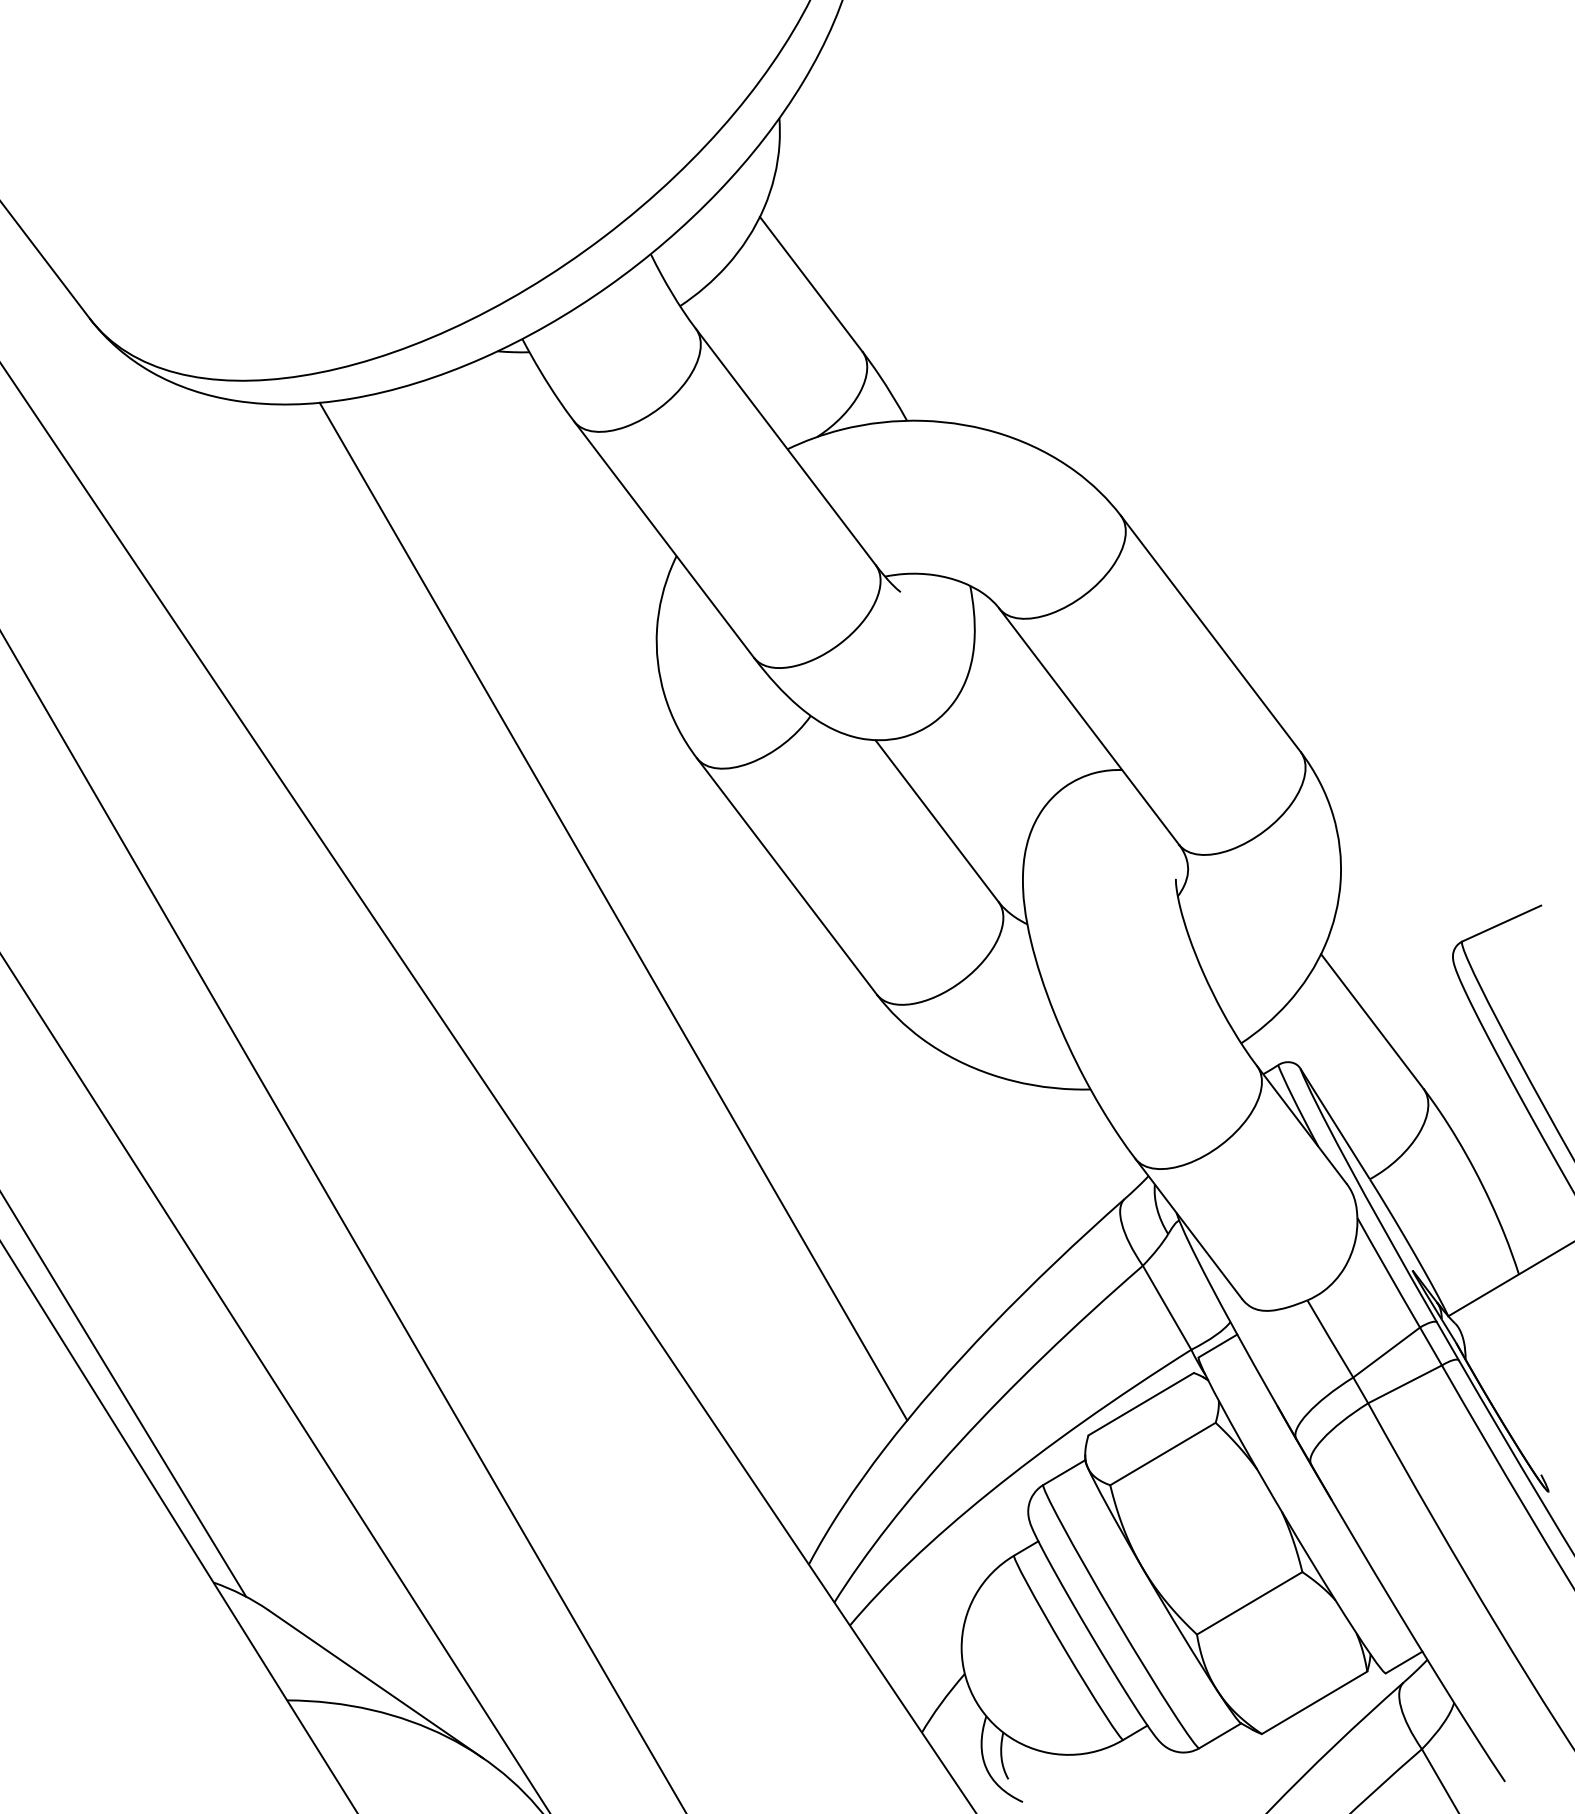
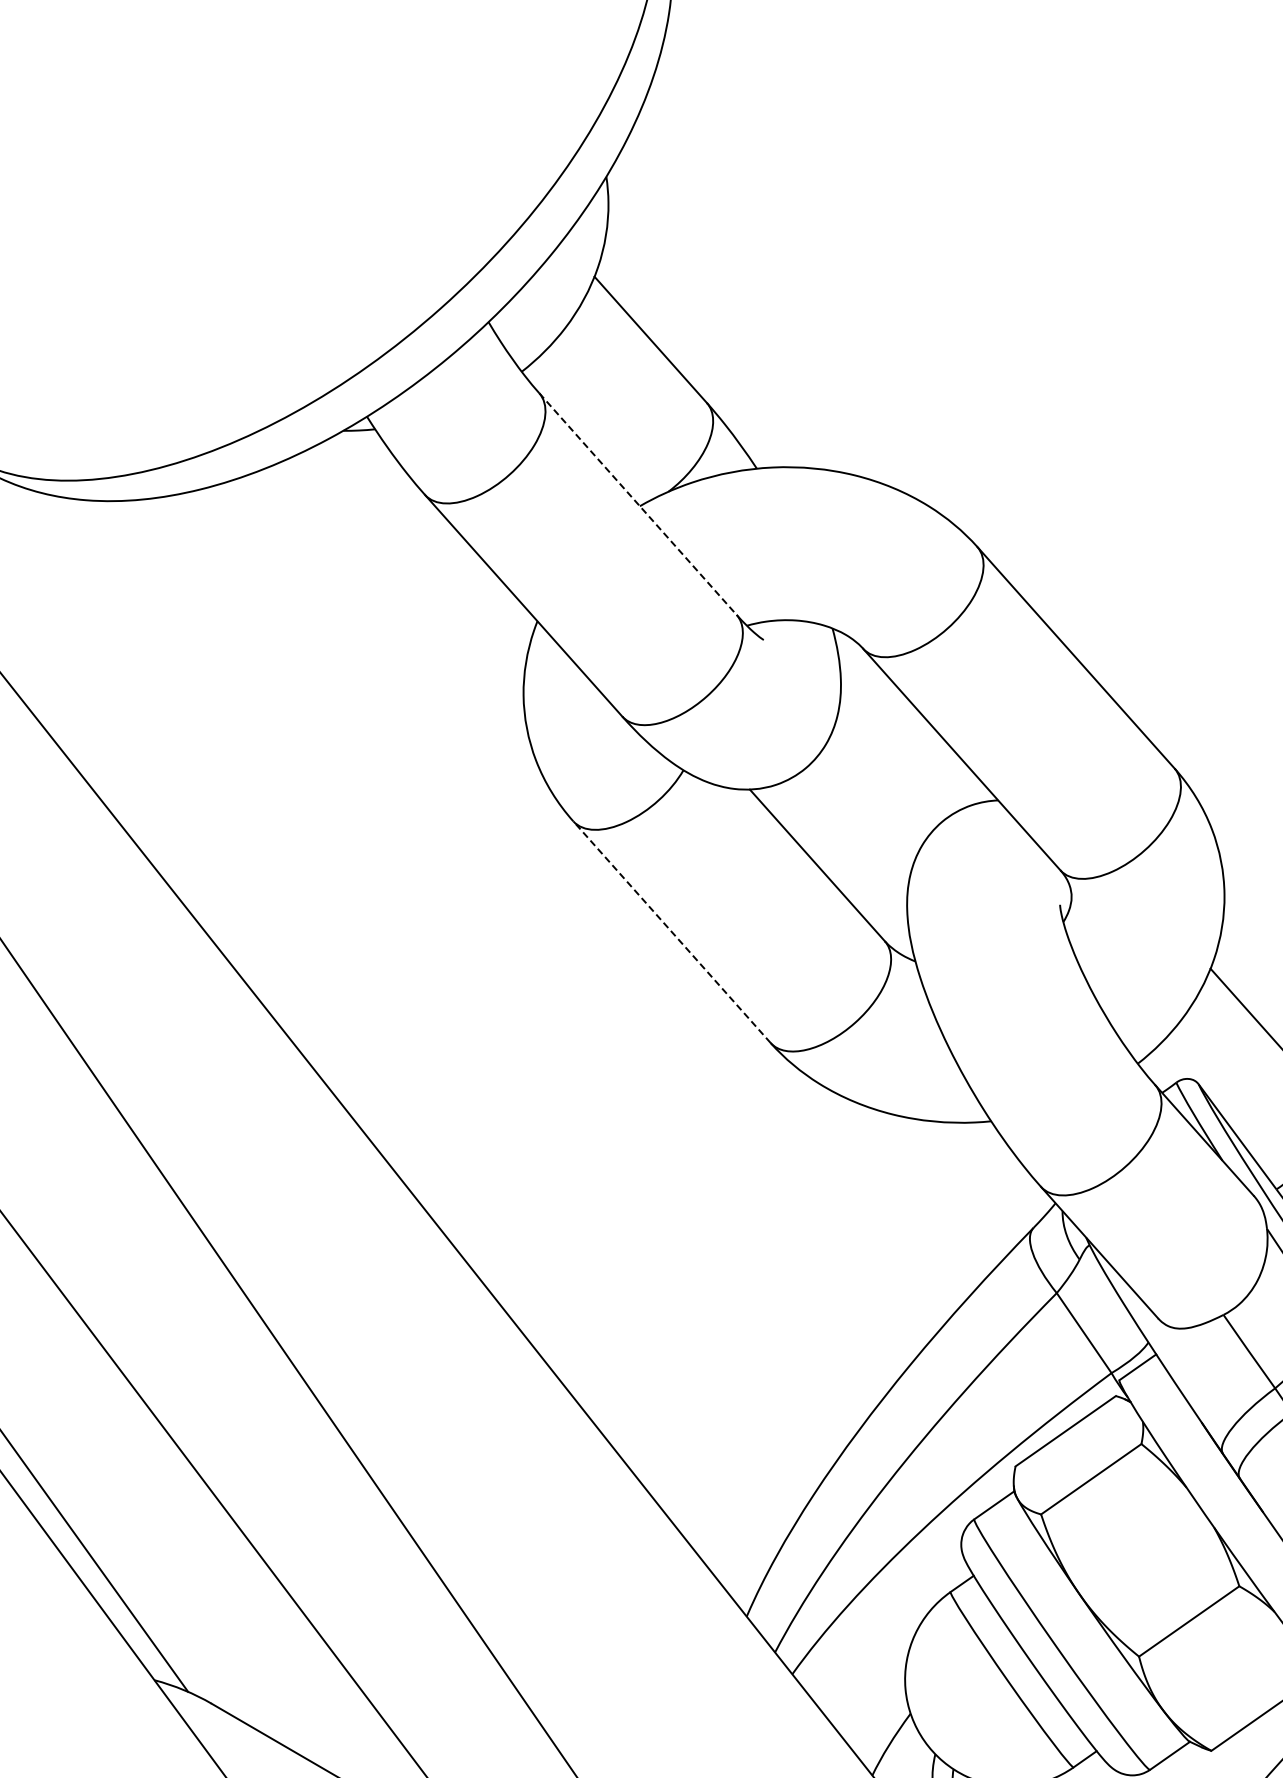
line: (786, 447) -> (638, 504), solid -> dashed
line: (786, 876) -> (671, 932), solid -> dashed
line: (613, 911) -> (501, 980), removed

